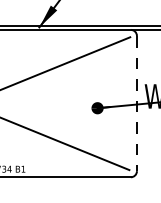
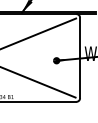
line: (137, 104) -> (80, 58), dashed -> solid

